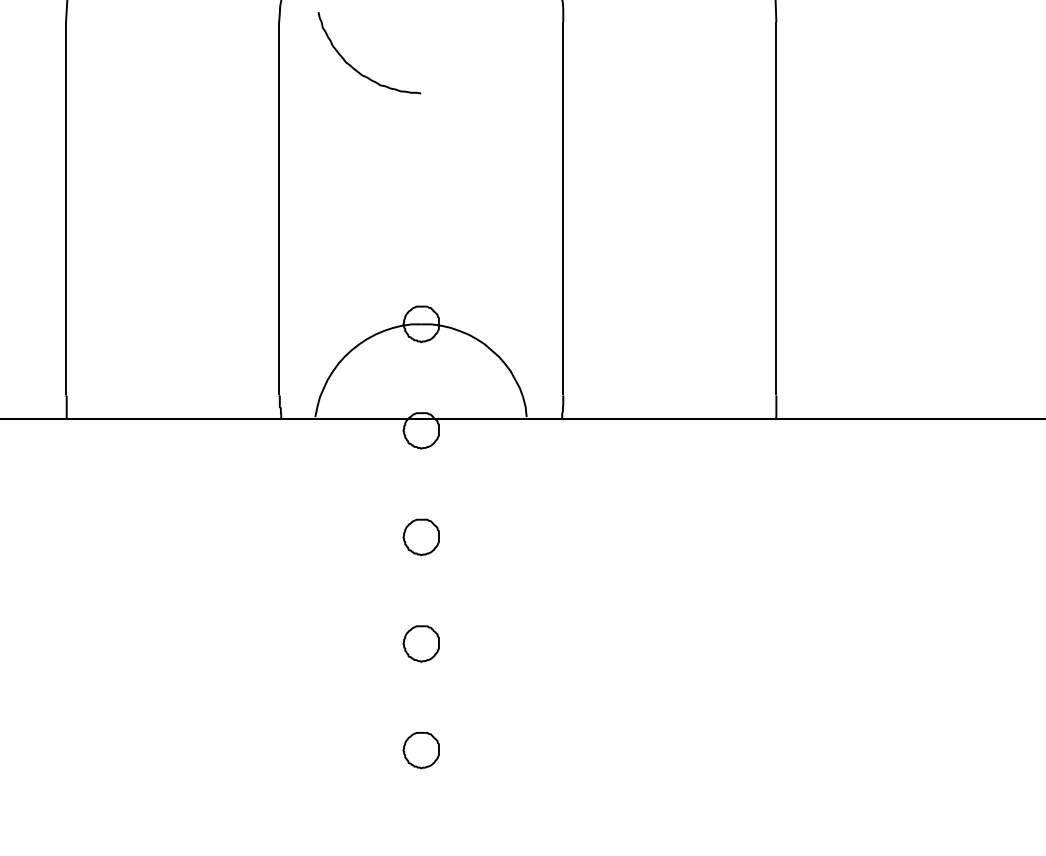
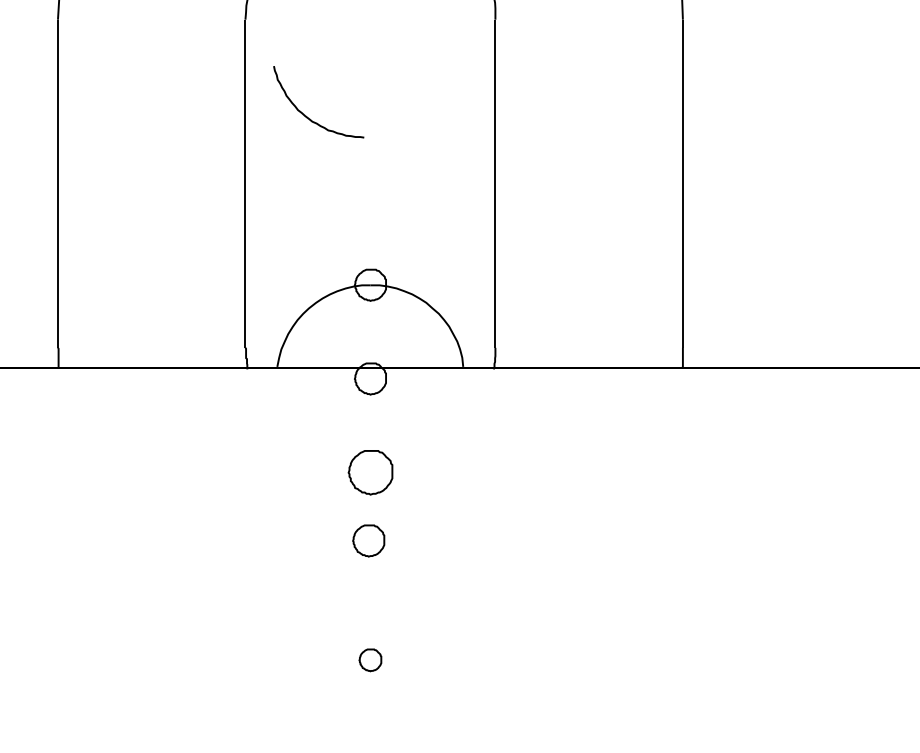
curve: (355, 68) -> (306, 115), moved
part: (420, 537) -> (369, 472), size x1.4
part: (420, 643) -> (368, 540), moved
part: (420, 750) -> (369, 660), size x0.7

